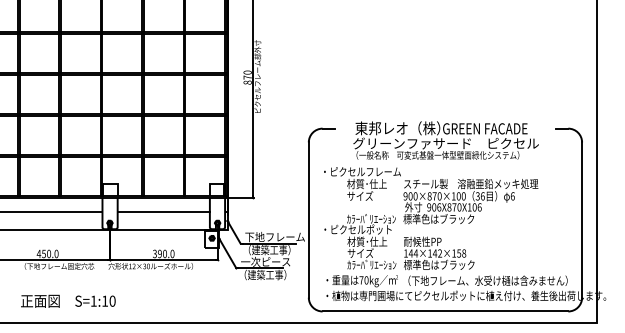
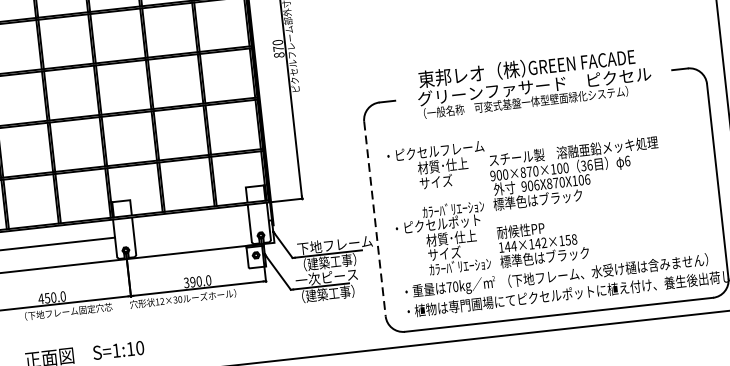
text: (445, 140) -> (533, 82), moved
line: (163, 212) -> (191, 229), removed
line: (308, 220) -> (374, 219), solid -> dashed

